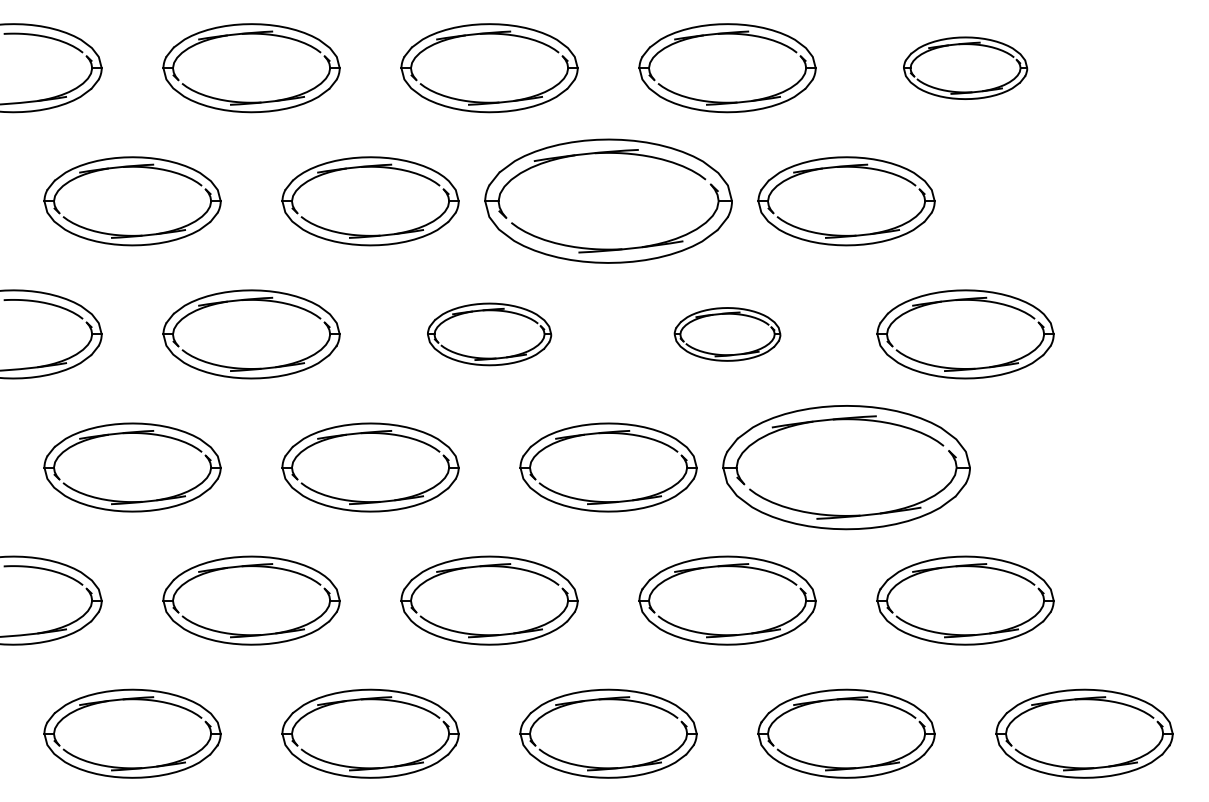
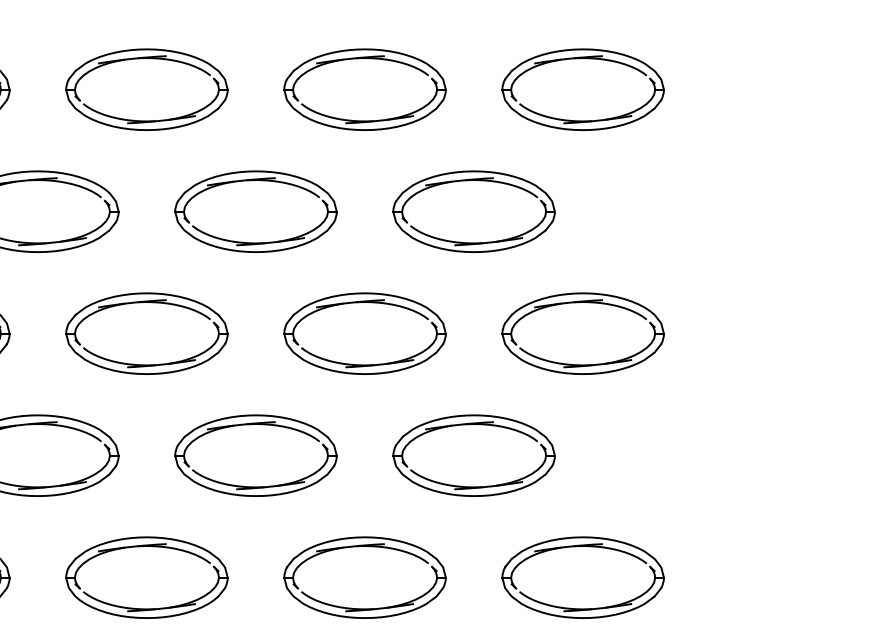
part: (965, 68) -> (583, 90), size x1.43
part: (608, 201) -> (255, 211), size x0.71
part: (489, 334) -> (146, 333), size x1.43
part: (727, 334) -> (364, 333), size x1.67
part: (846, 467) -> (474, 455), size x0.71

